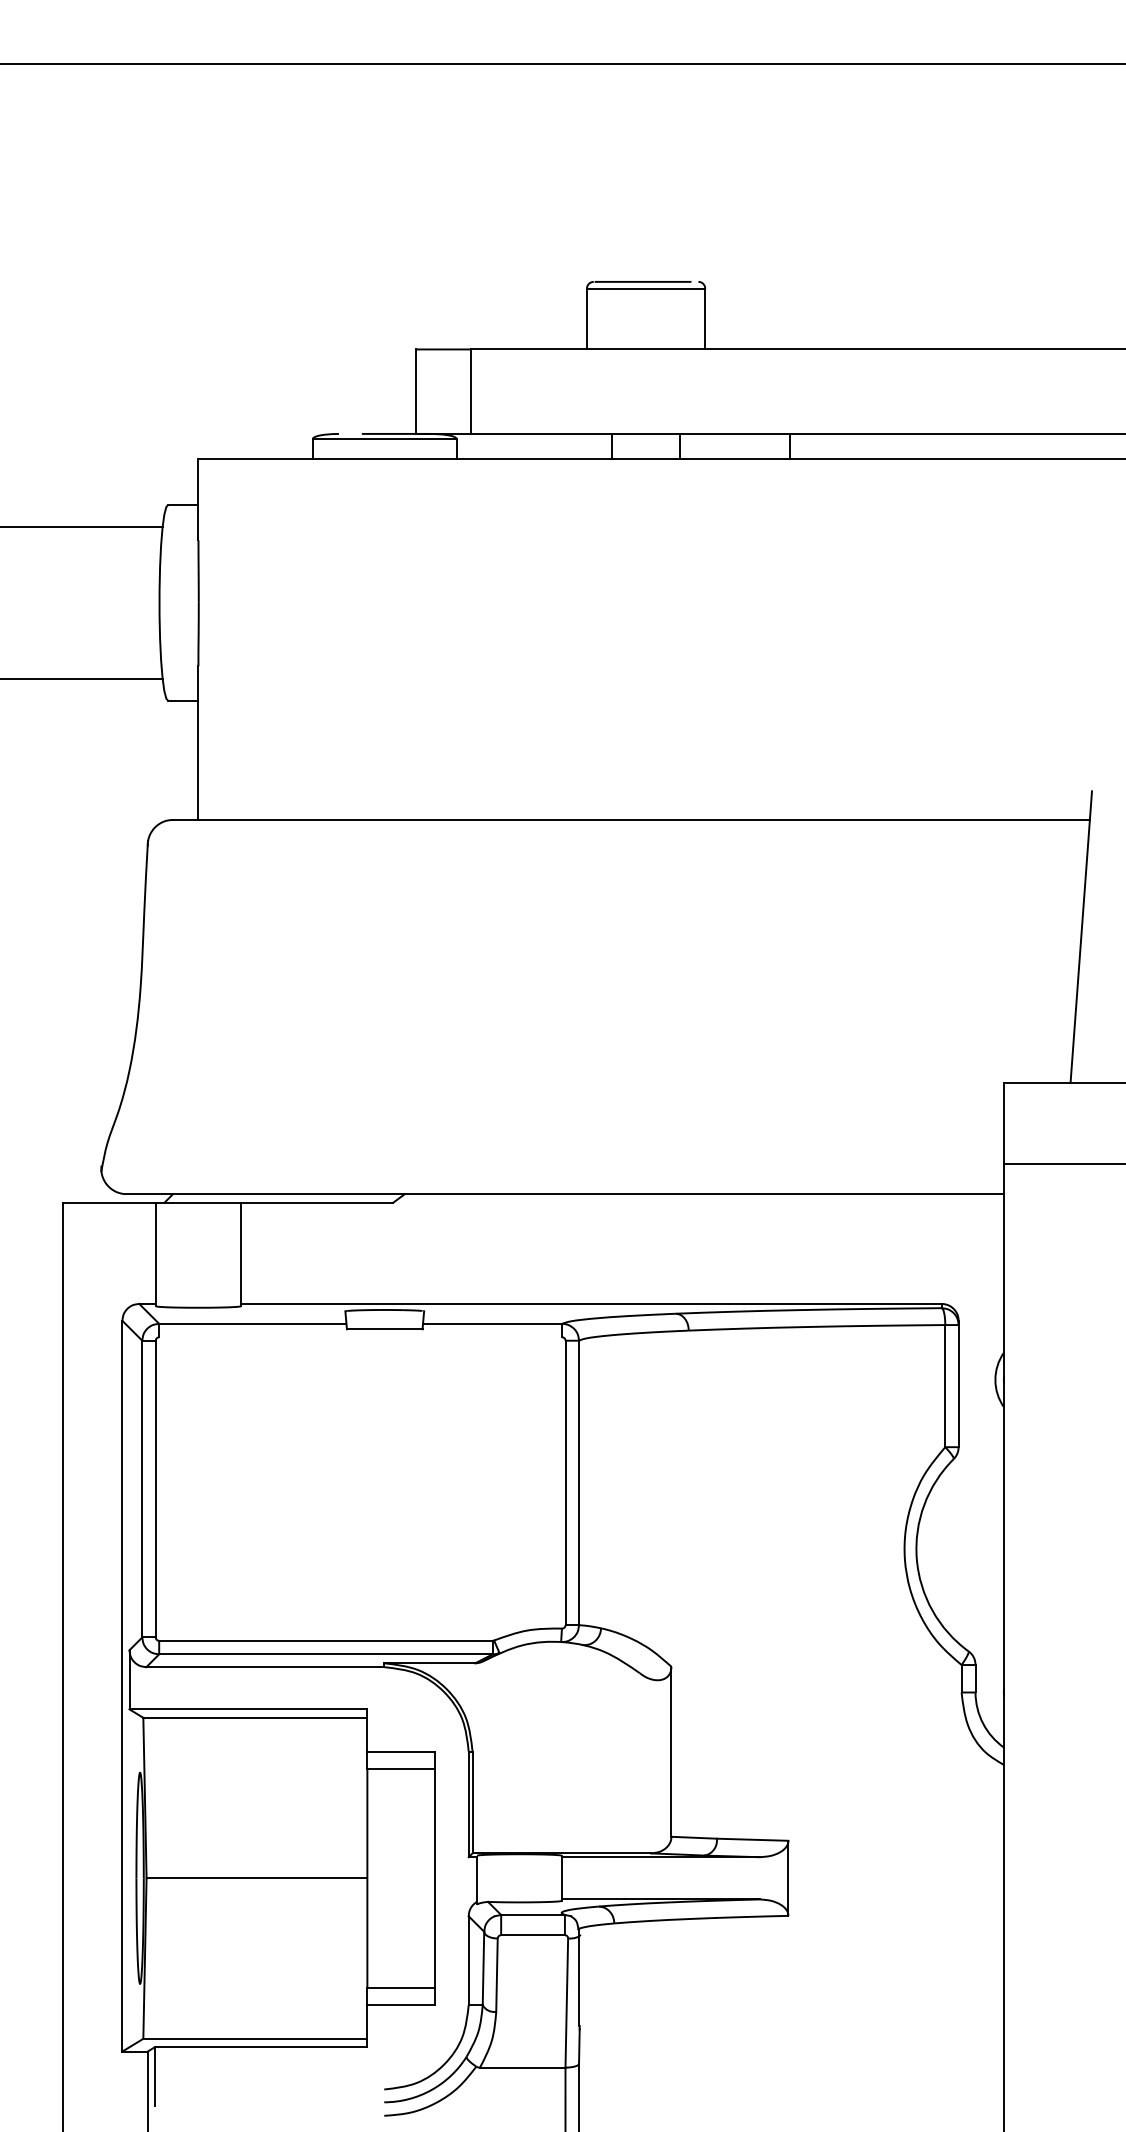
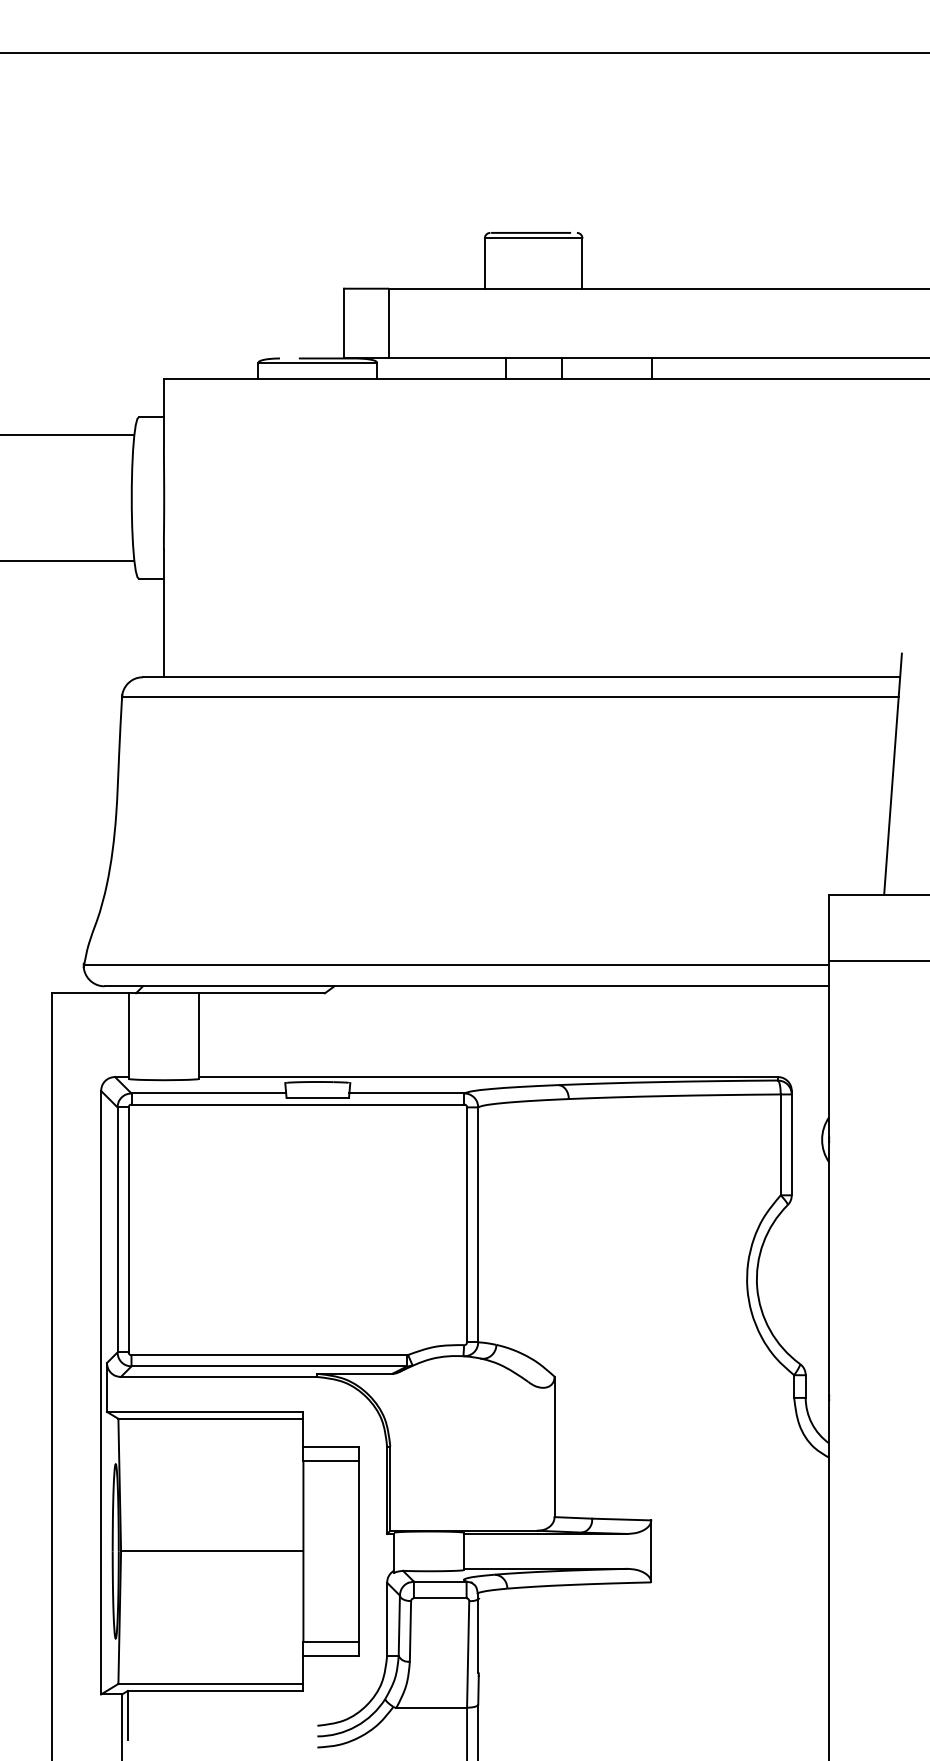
line: (617, 843) -> (510, 696), added
line: (552, 1168) -> (456, 965), added
line: (360, 1337) -> (297, 1104), added

